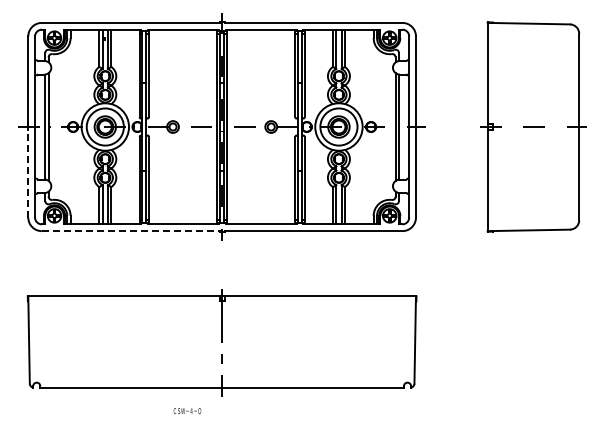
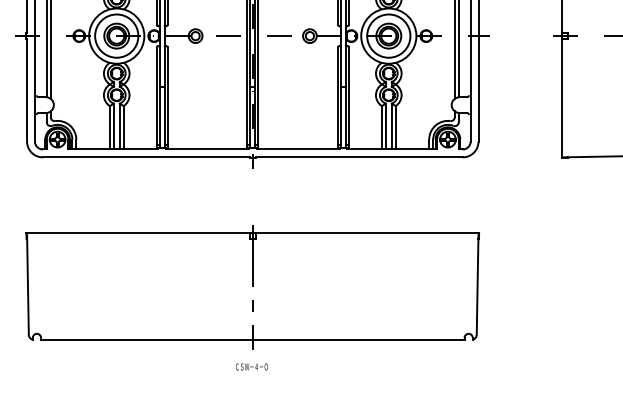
line: (28, 173) -> (27, 90), dashed -> solid
line: (130, 231) -> (146, 157), dashed -> solid
text: (187, 411) -> (252, 367), moved

